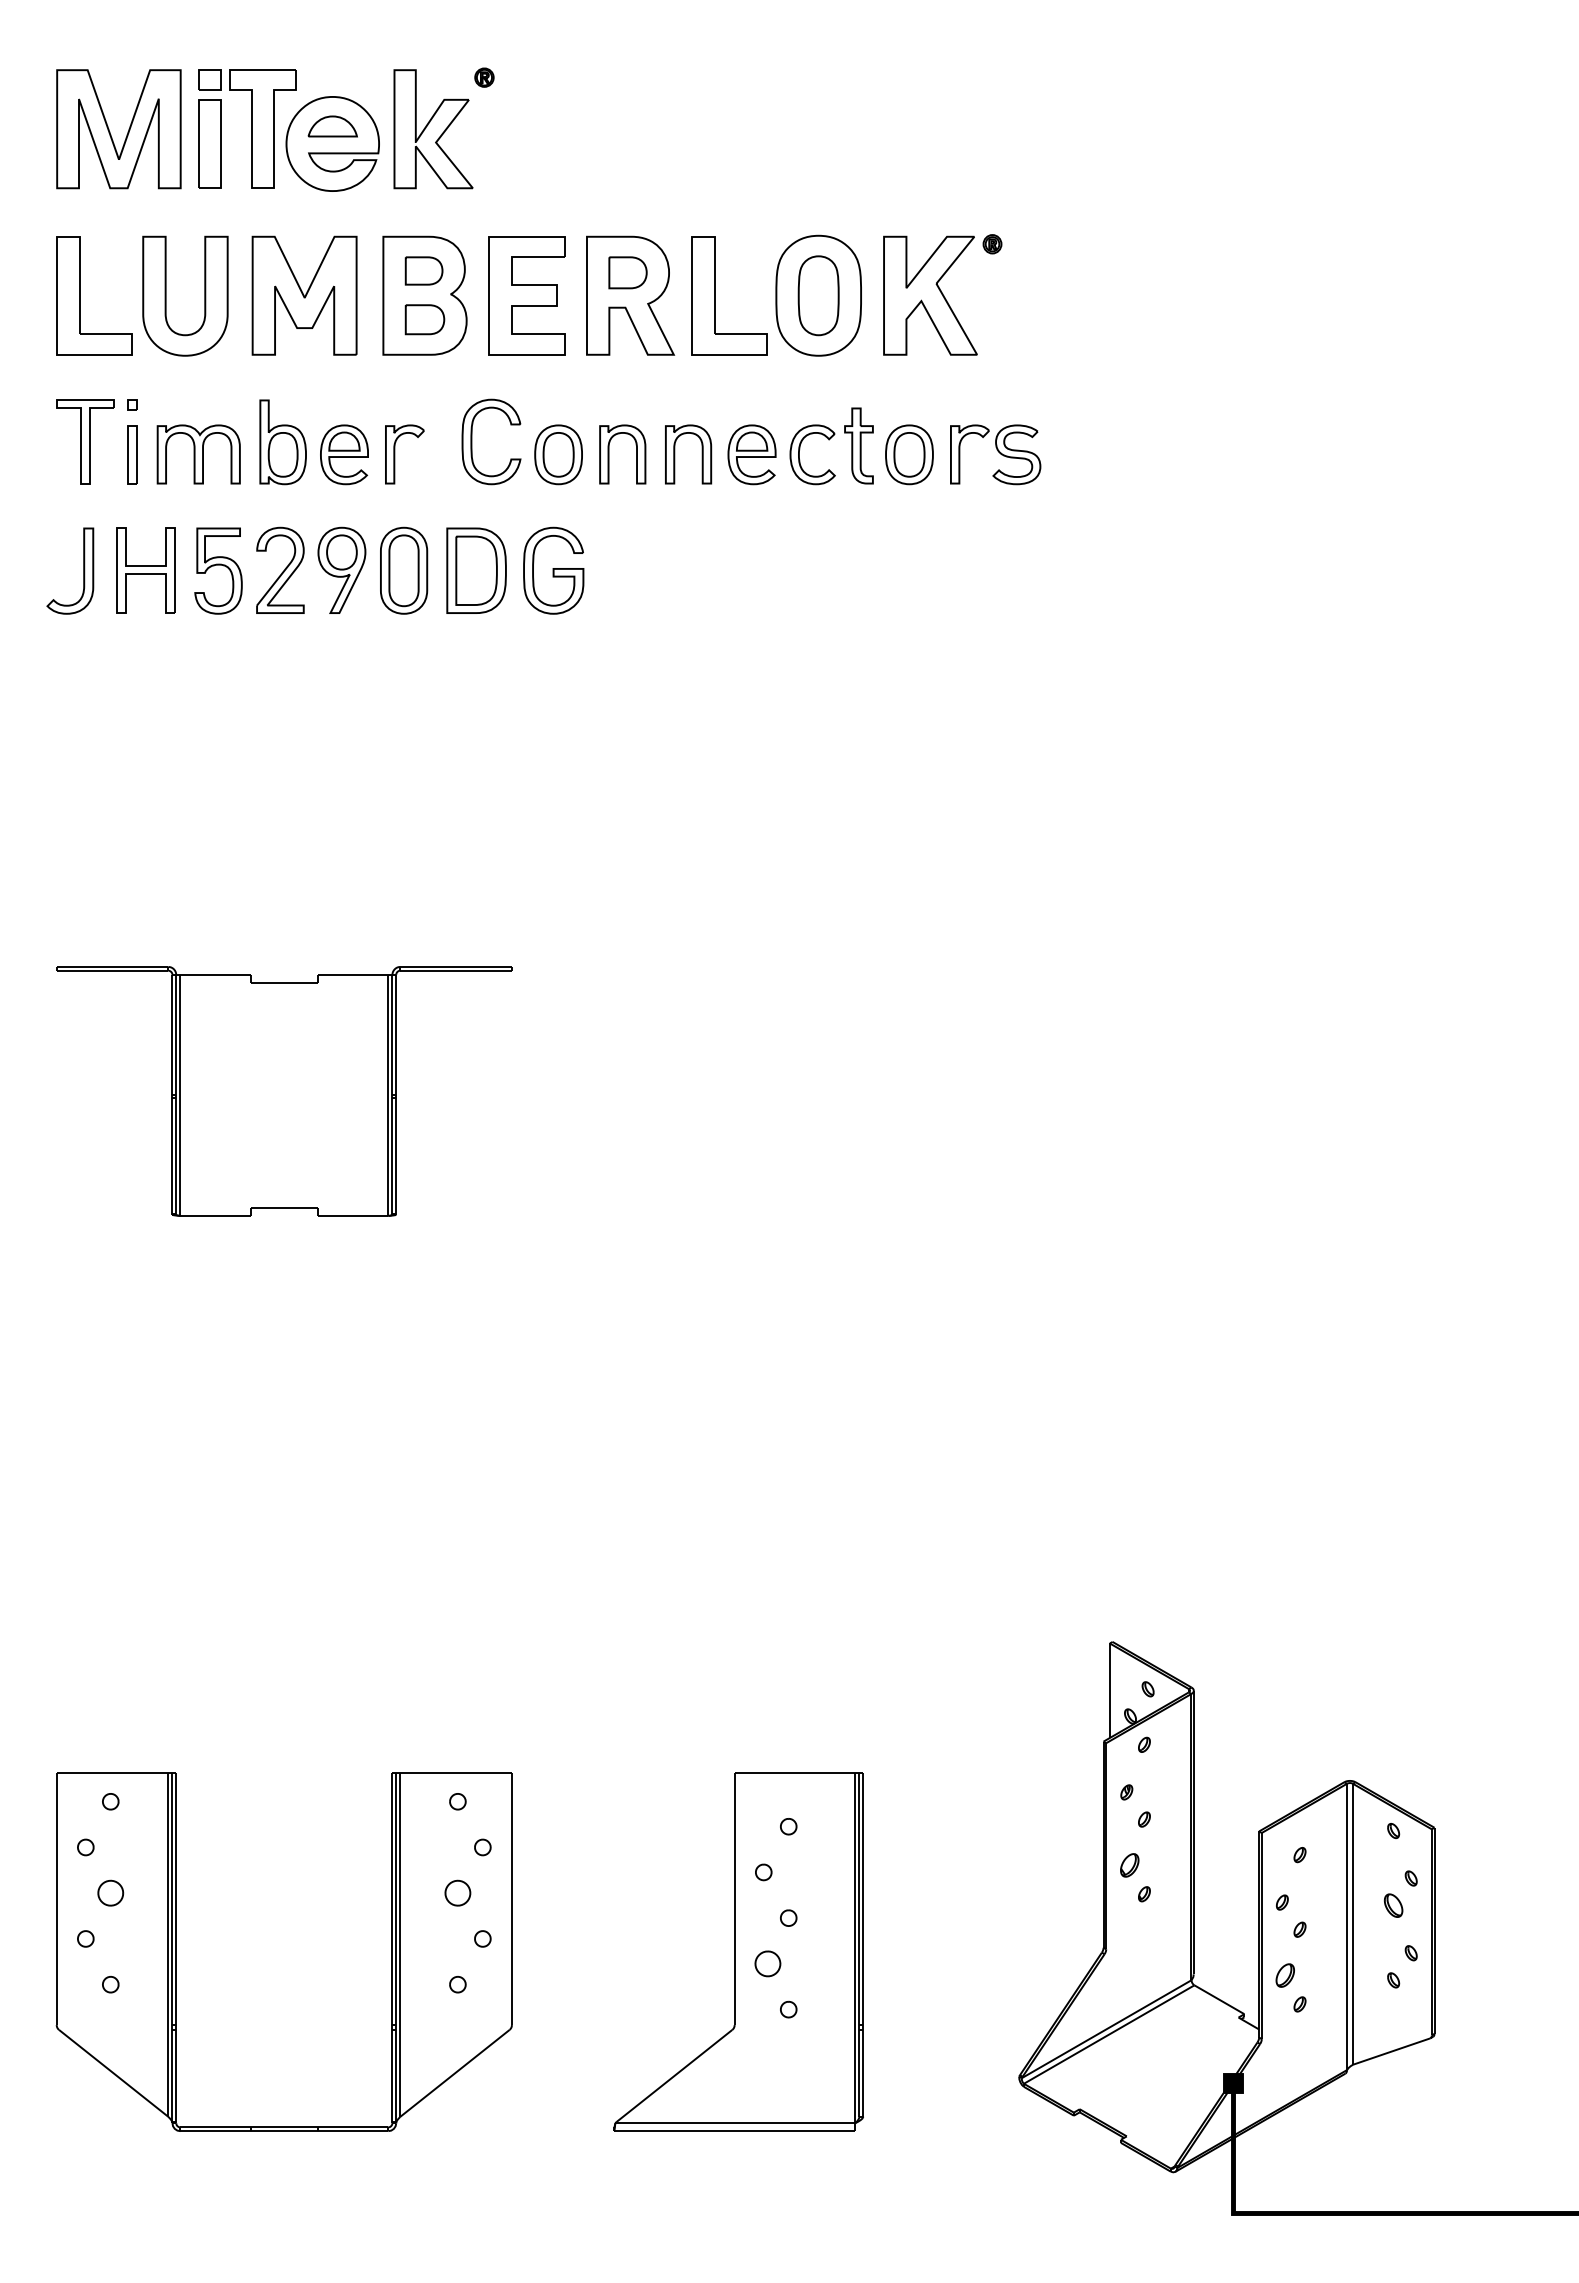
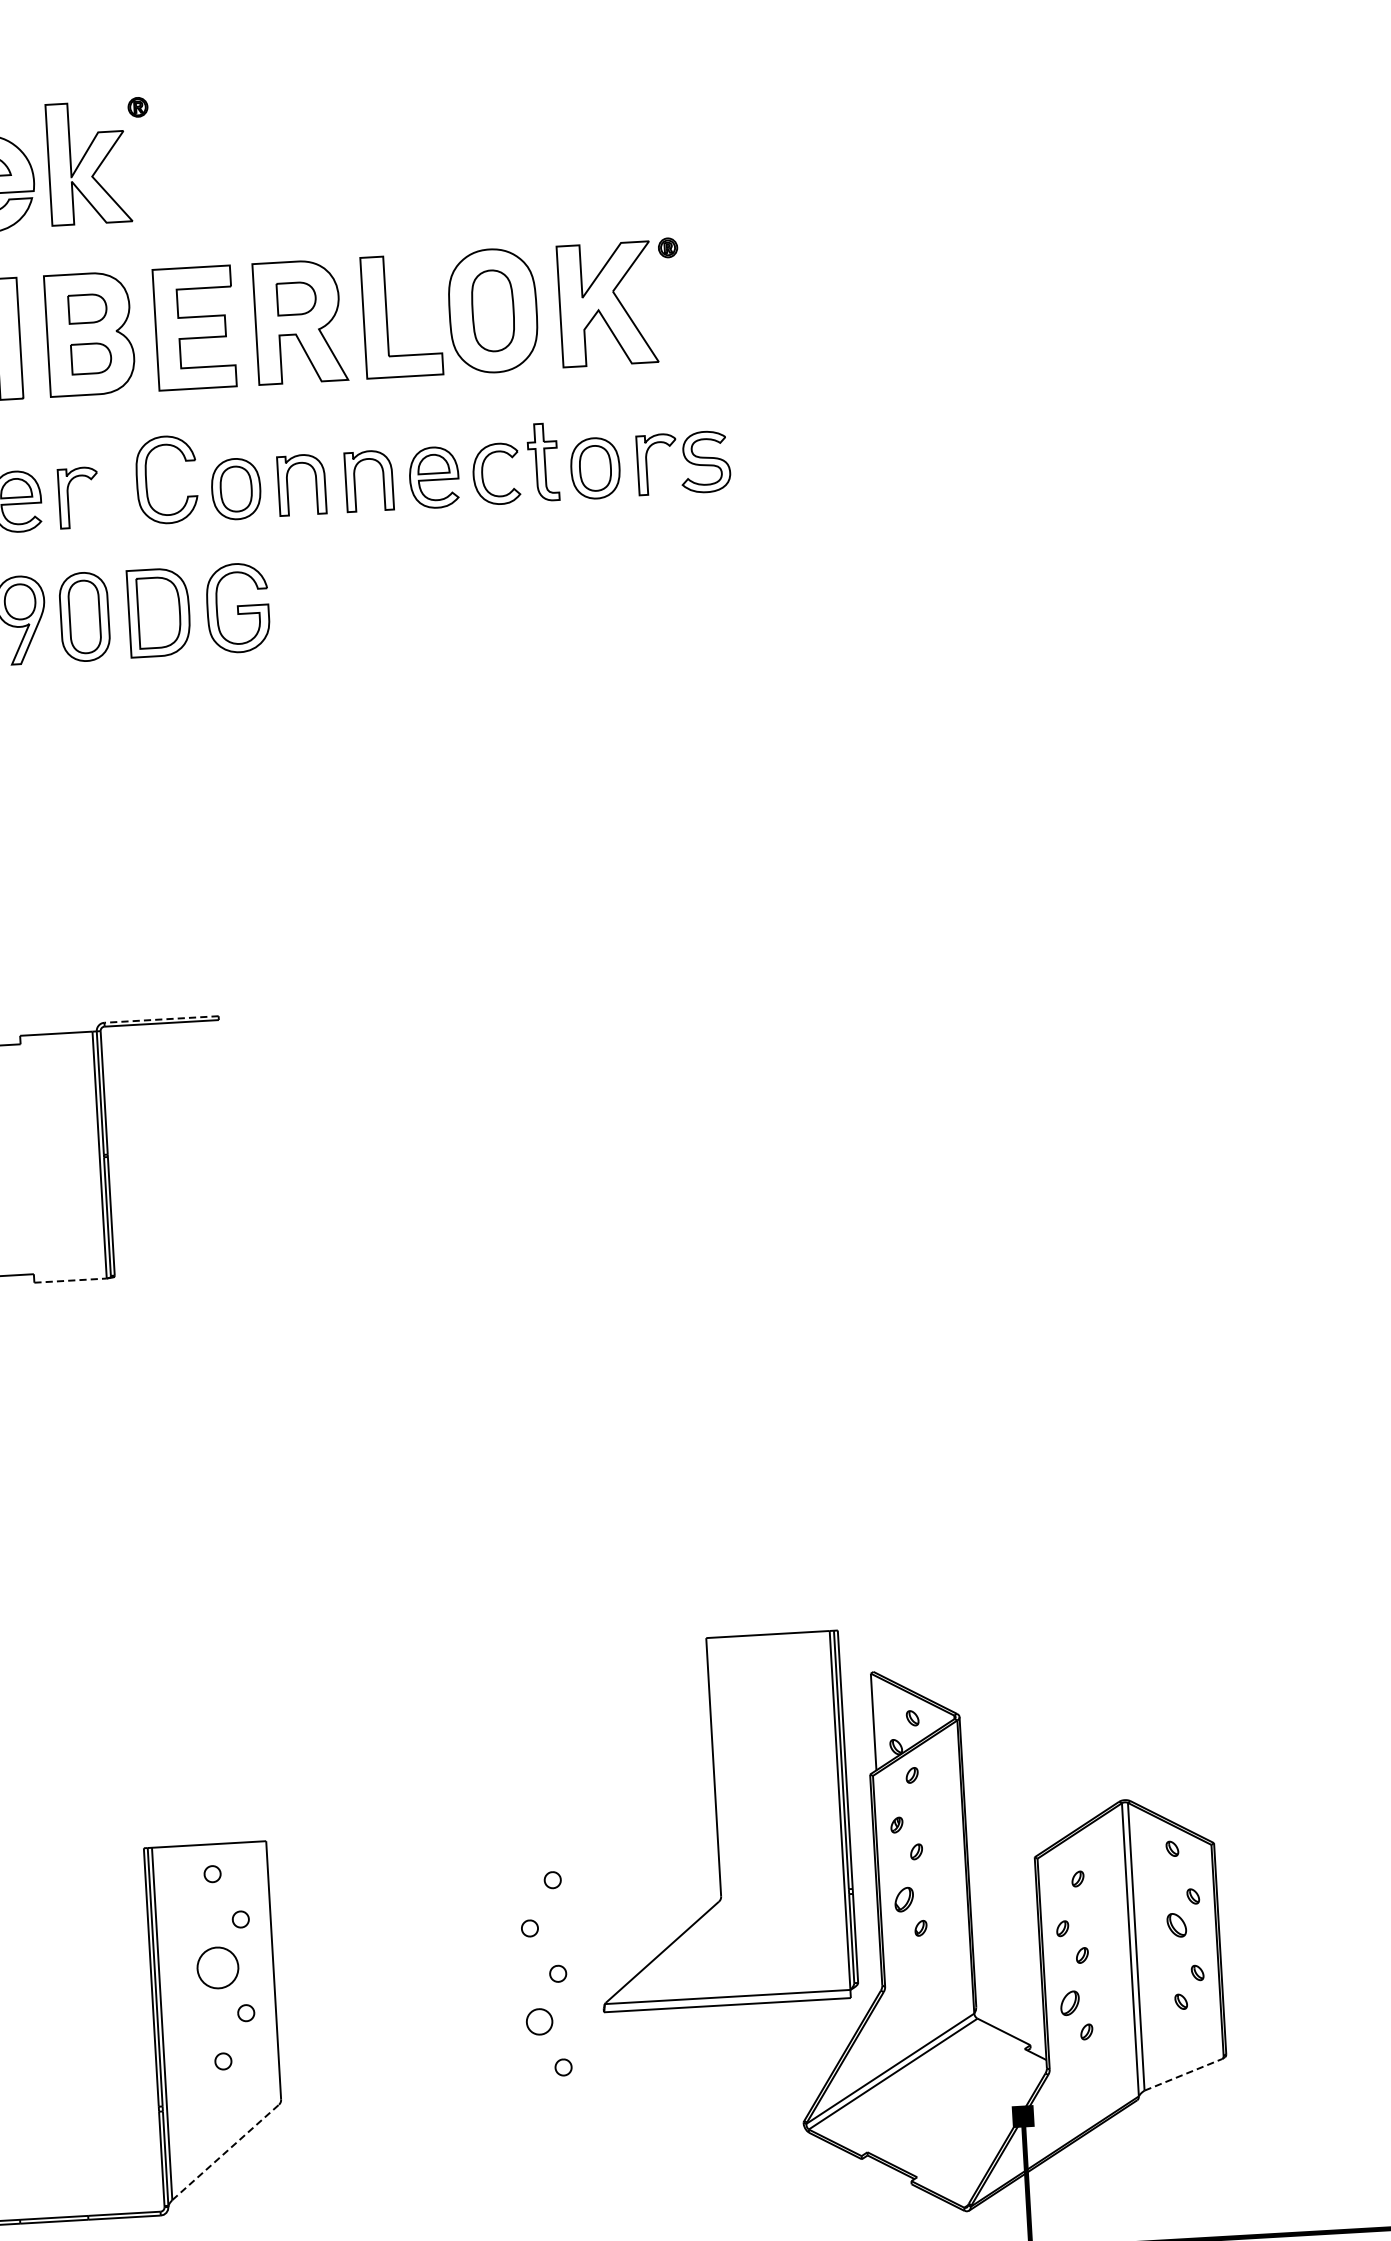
line: (456, 966) -> (161, 1019), solid -> dashed
line: (353, 1216) -> (71, 1281), solid -> dashed
part: (457, 1892) -> (217, 1967), size x1.6
part: (738, 1951) -> (720, 1820), moved
line: (1391, 2051) -> (1183, 2074), solid -> dashed
line: (455, 2073) -> (226, 2152), solid -> dashed

